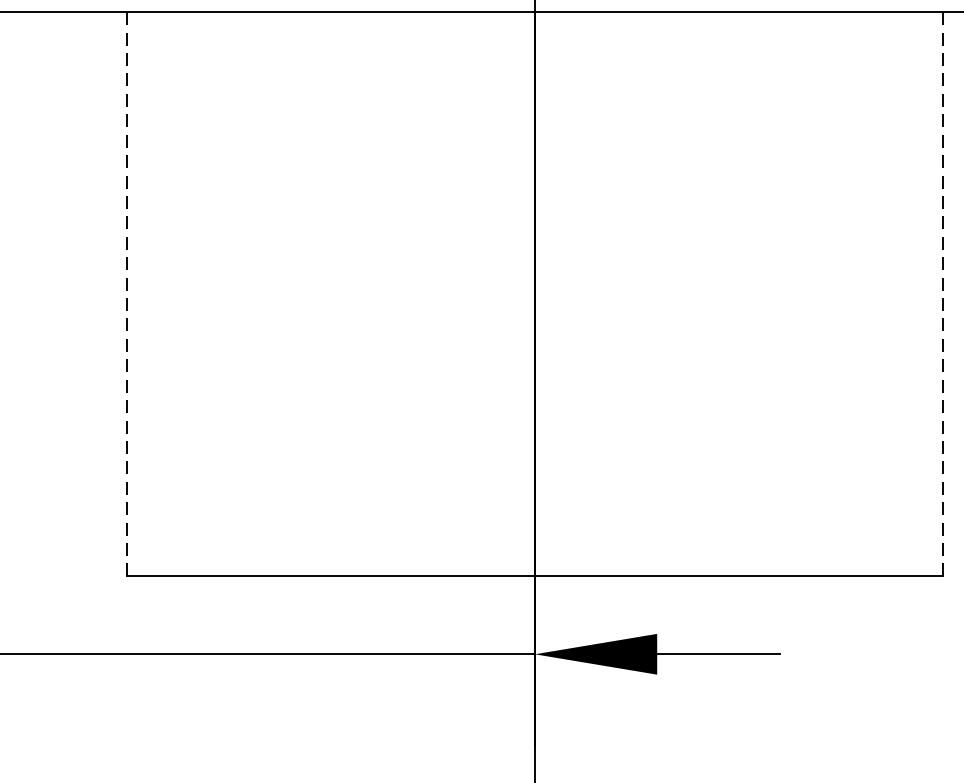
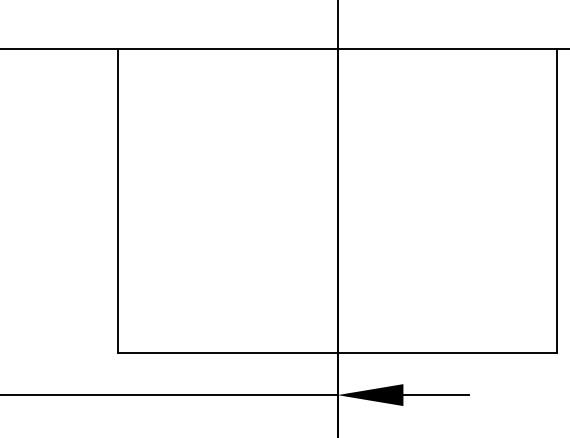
line: (126, 294) -> (117, 201), dashed -> solid
line: (943, 294) -> (557, 201), dashed -> solid

